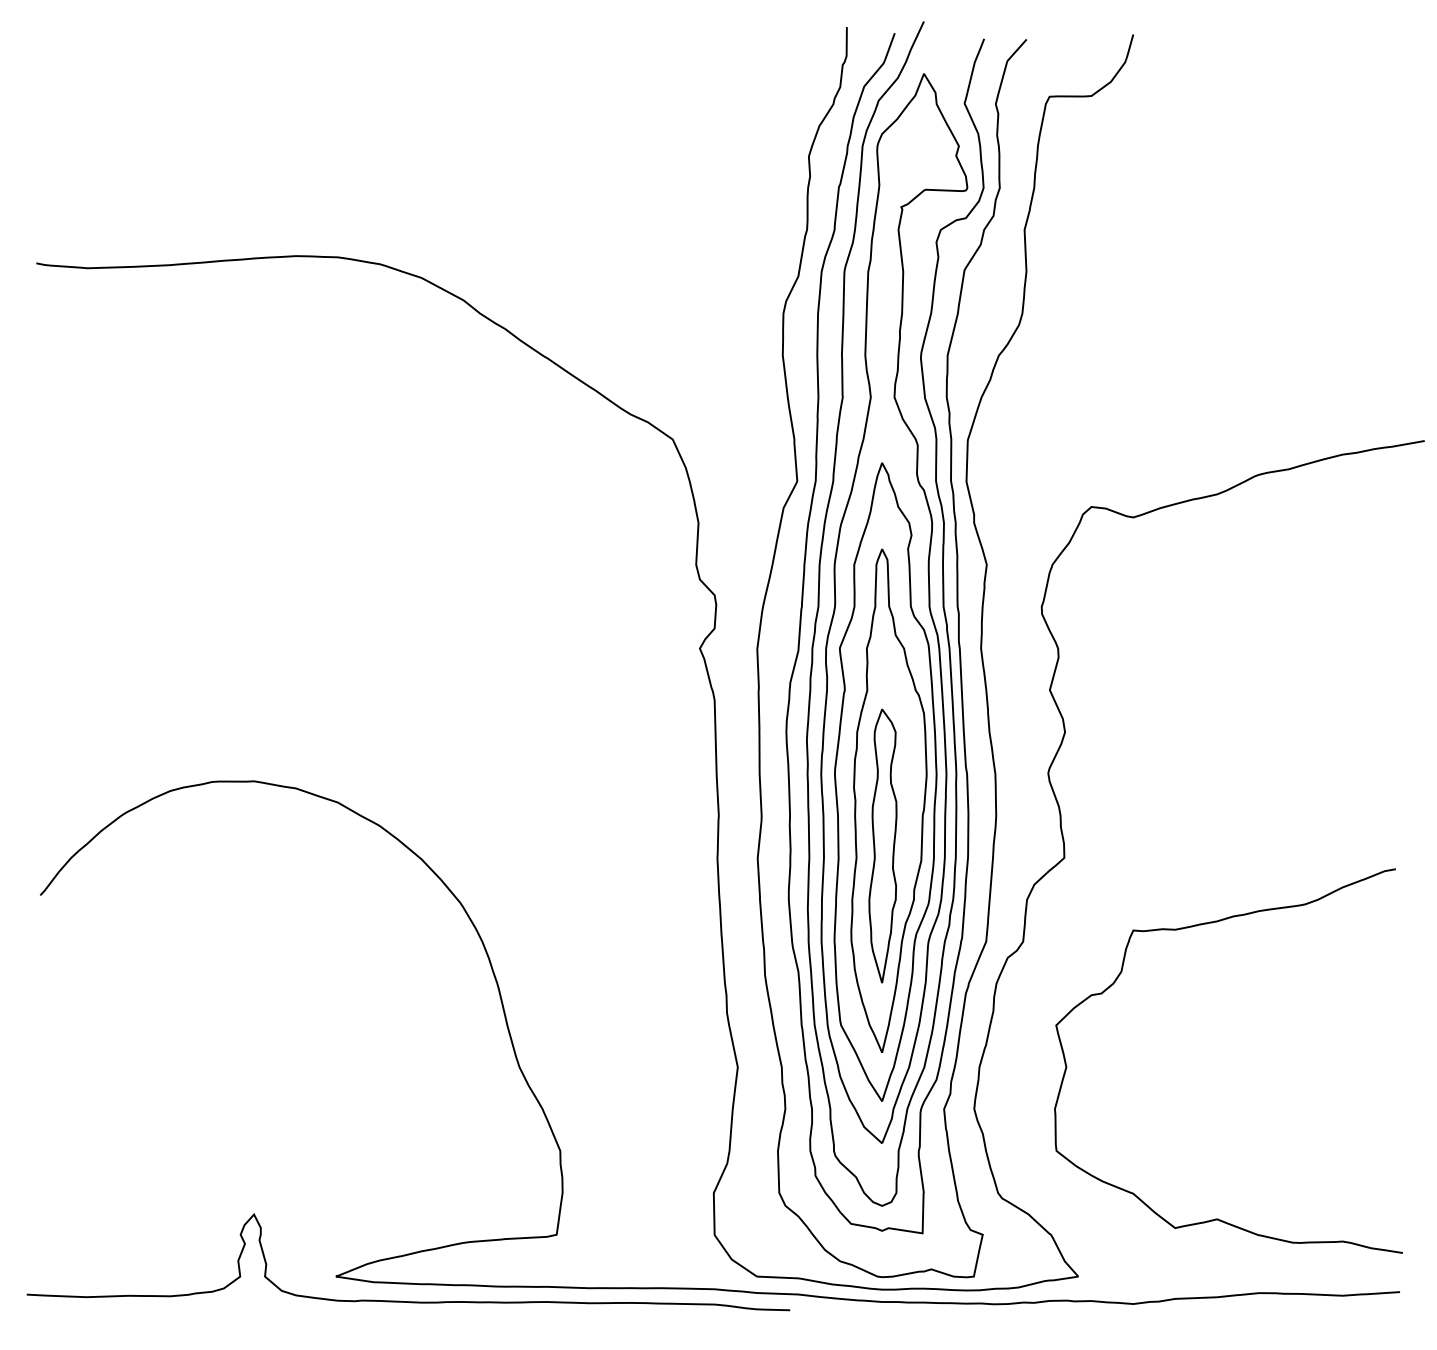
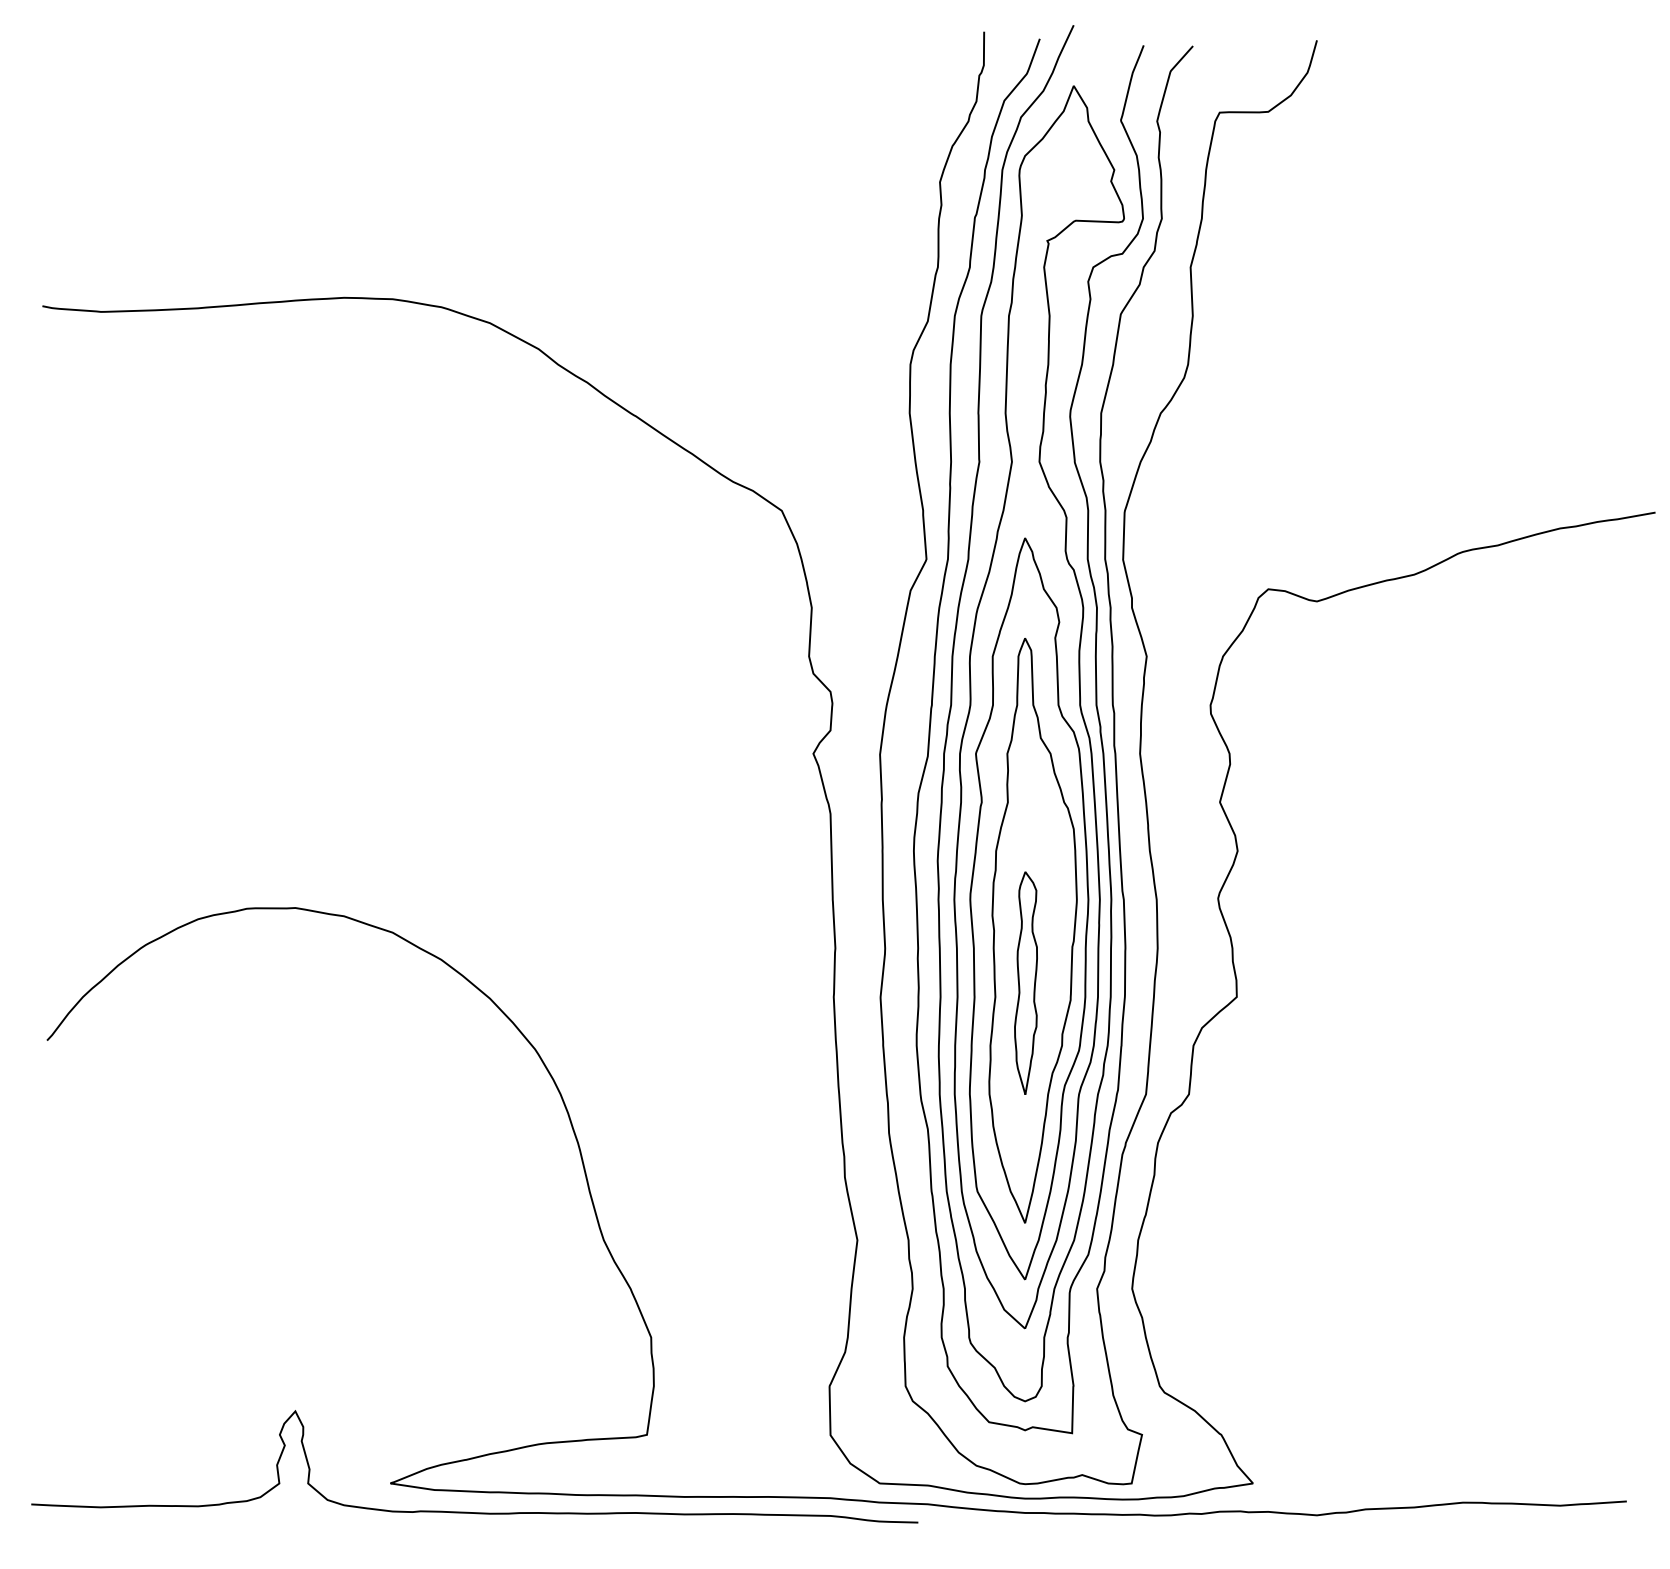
part: (882, 845) -> (1025, 982), size x0.7
curve: (1114, 983) -> (1295, 1142), removed

